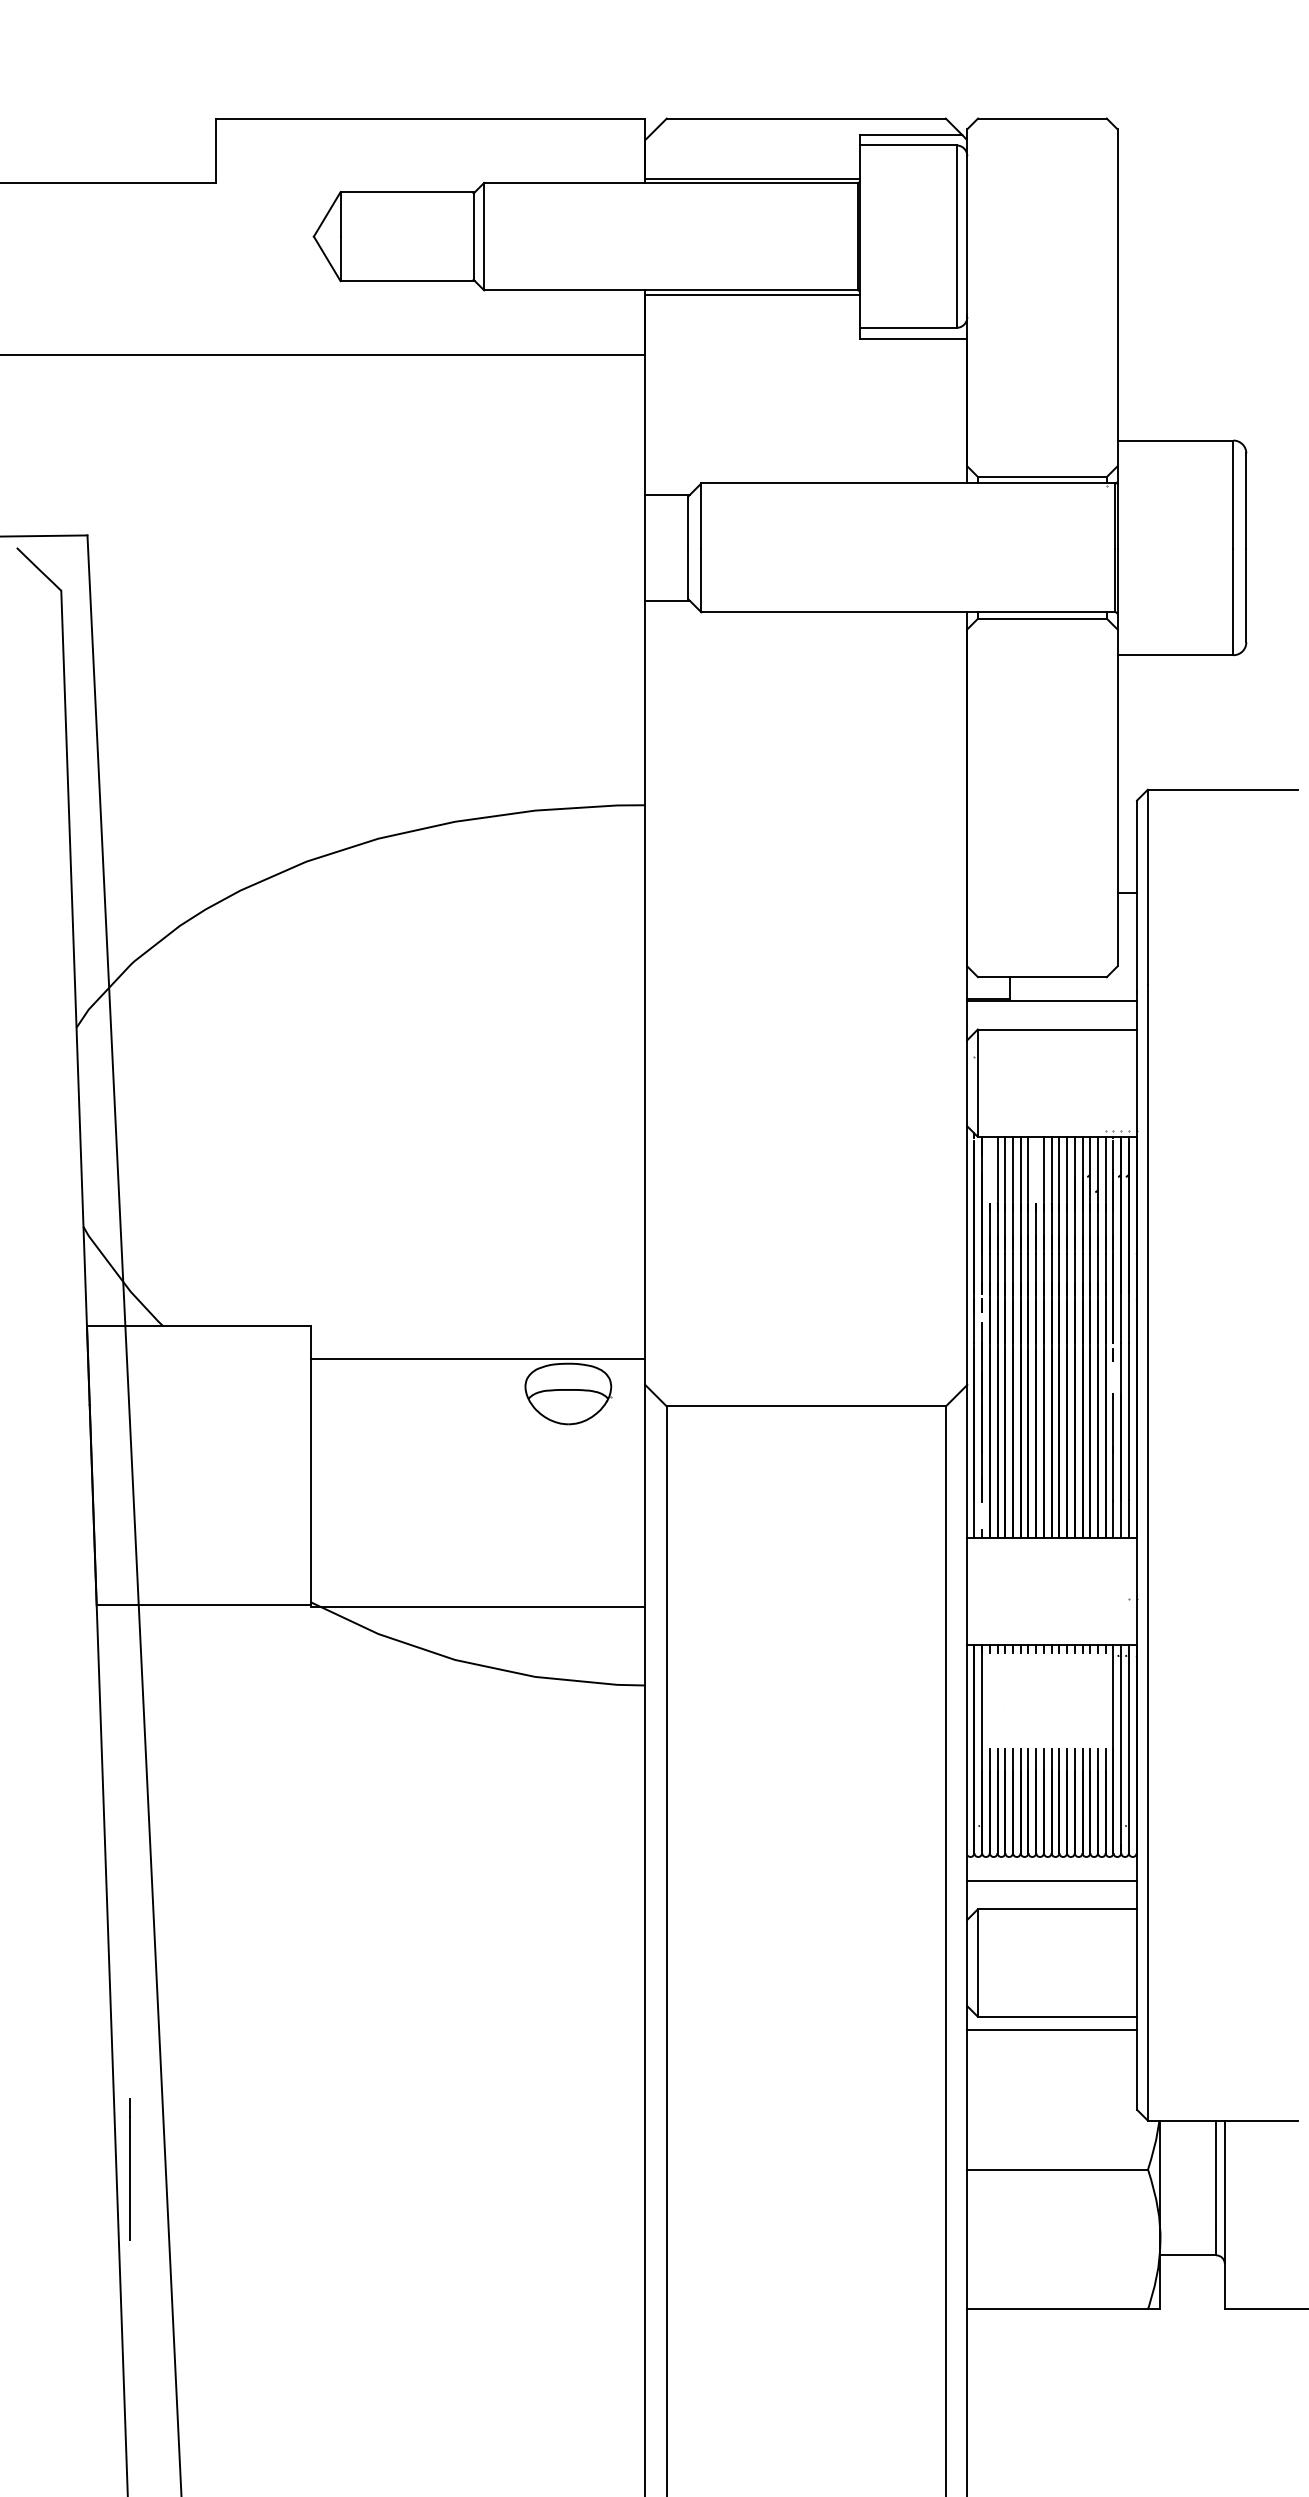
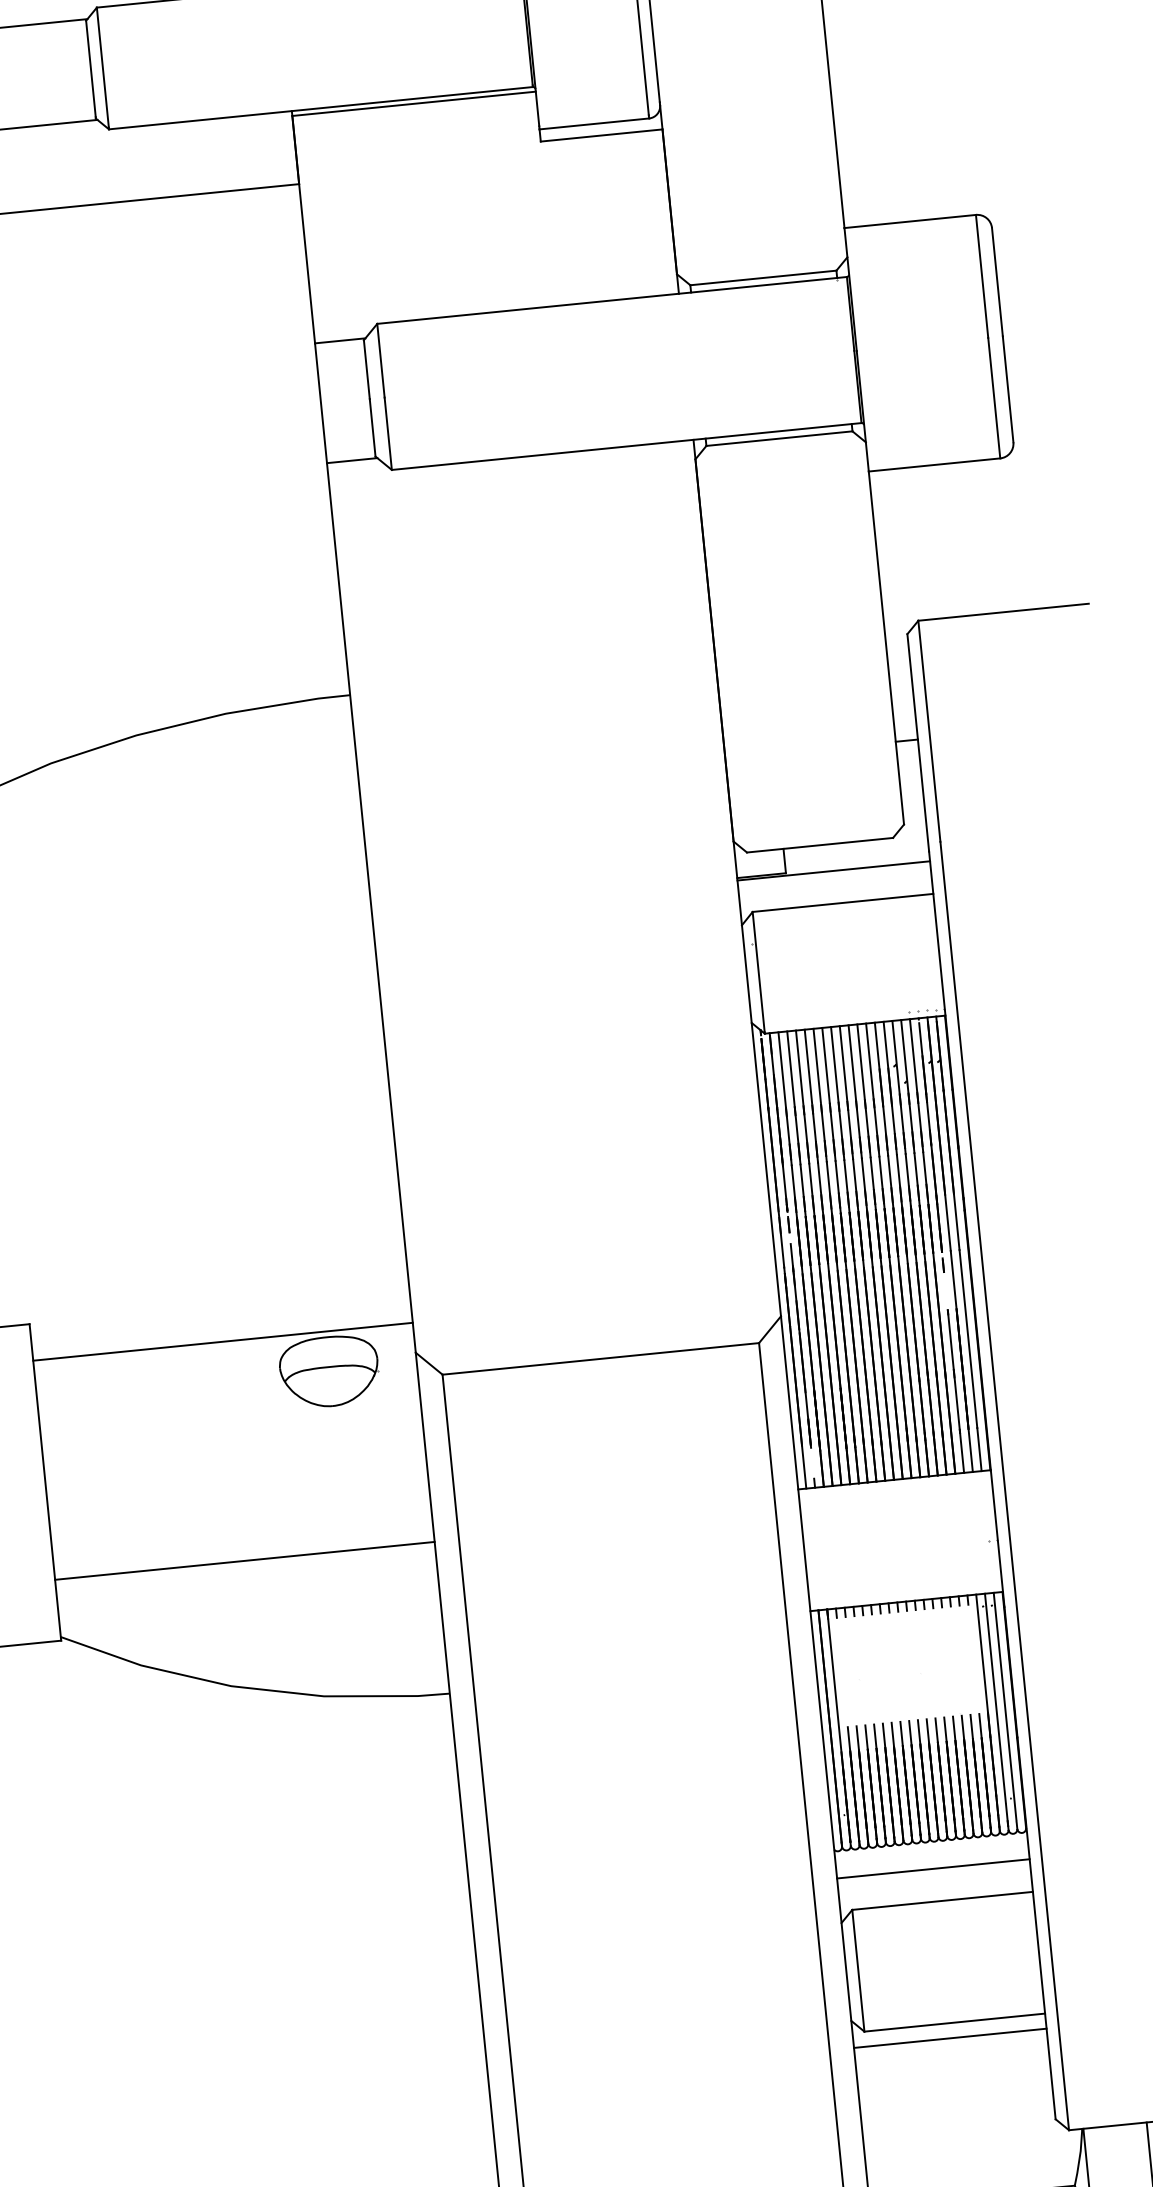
line: (989, 1169) -> (781, 1069), added
line: (1036, 1169) -> (835, 1064), added
line: (477, 1606) -> (244, 1560), moved

